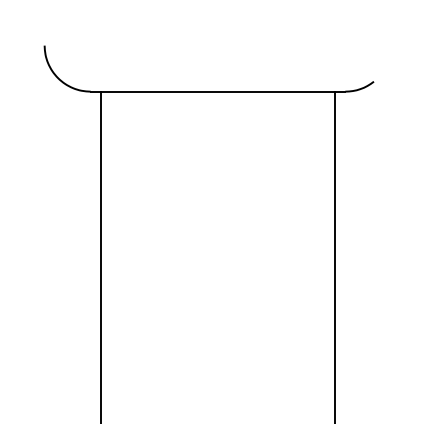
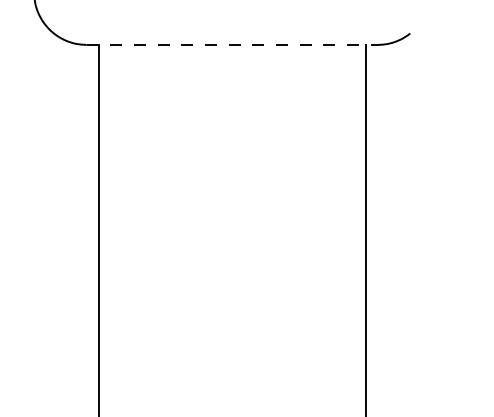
line: (218, 91) -> (232, 44), solid -> dashed

